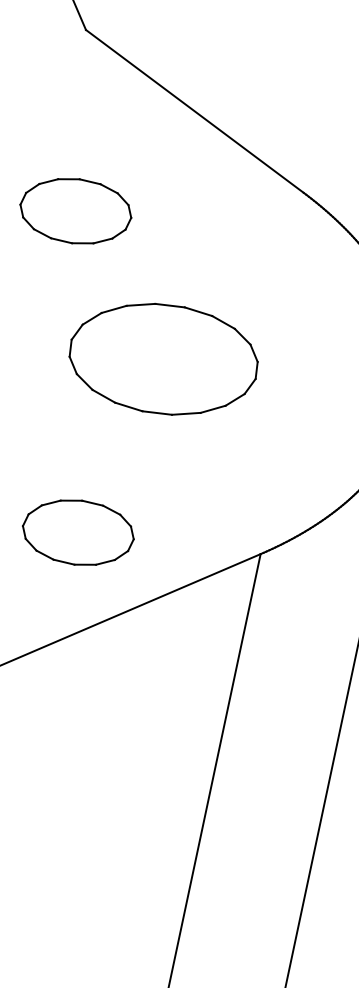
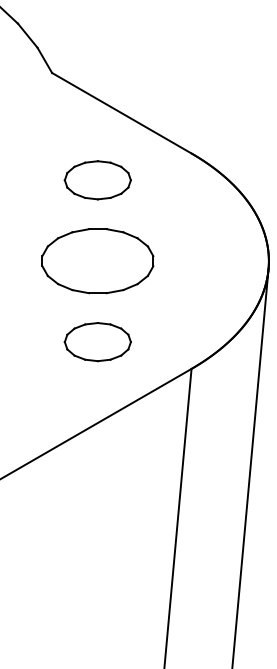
part: (75, 211) -> (97, 180), moved
part: (162, 359) -> (97, 261), moved
part: (77, 533) -> (97, 342), moved

